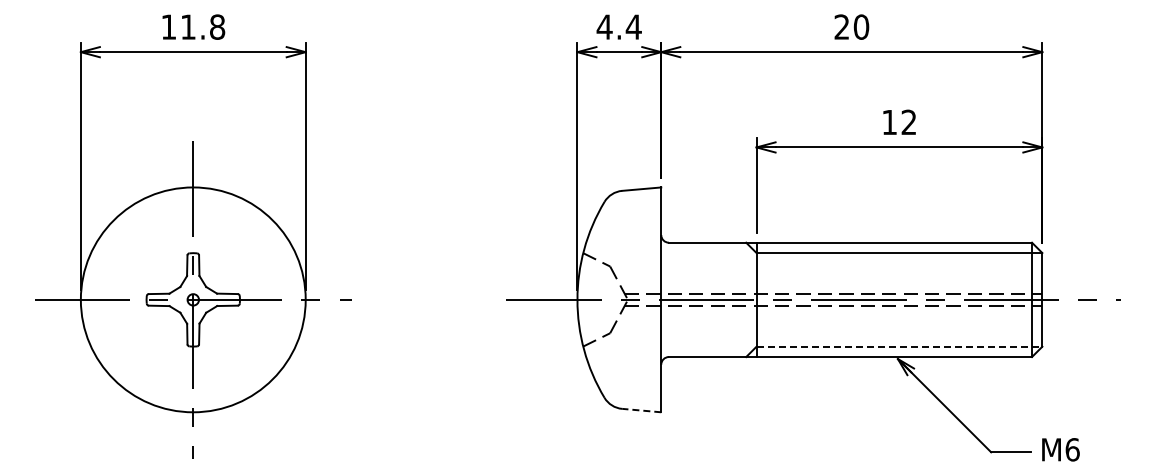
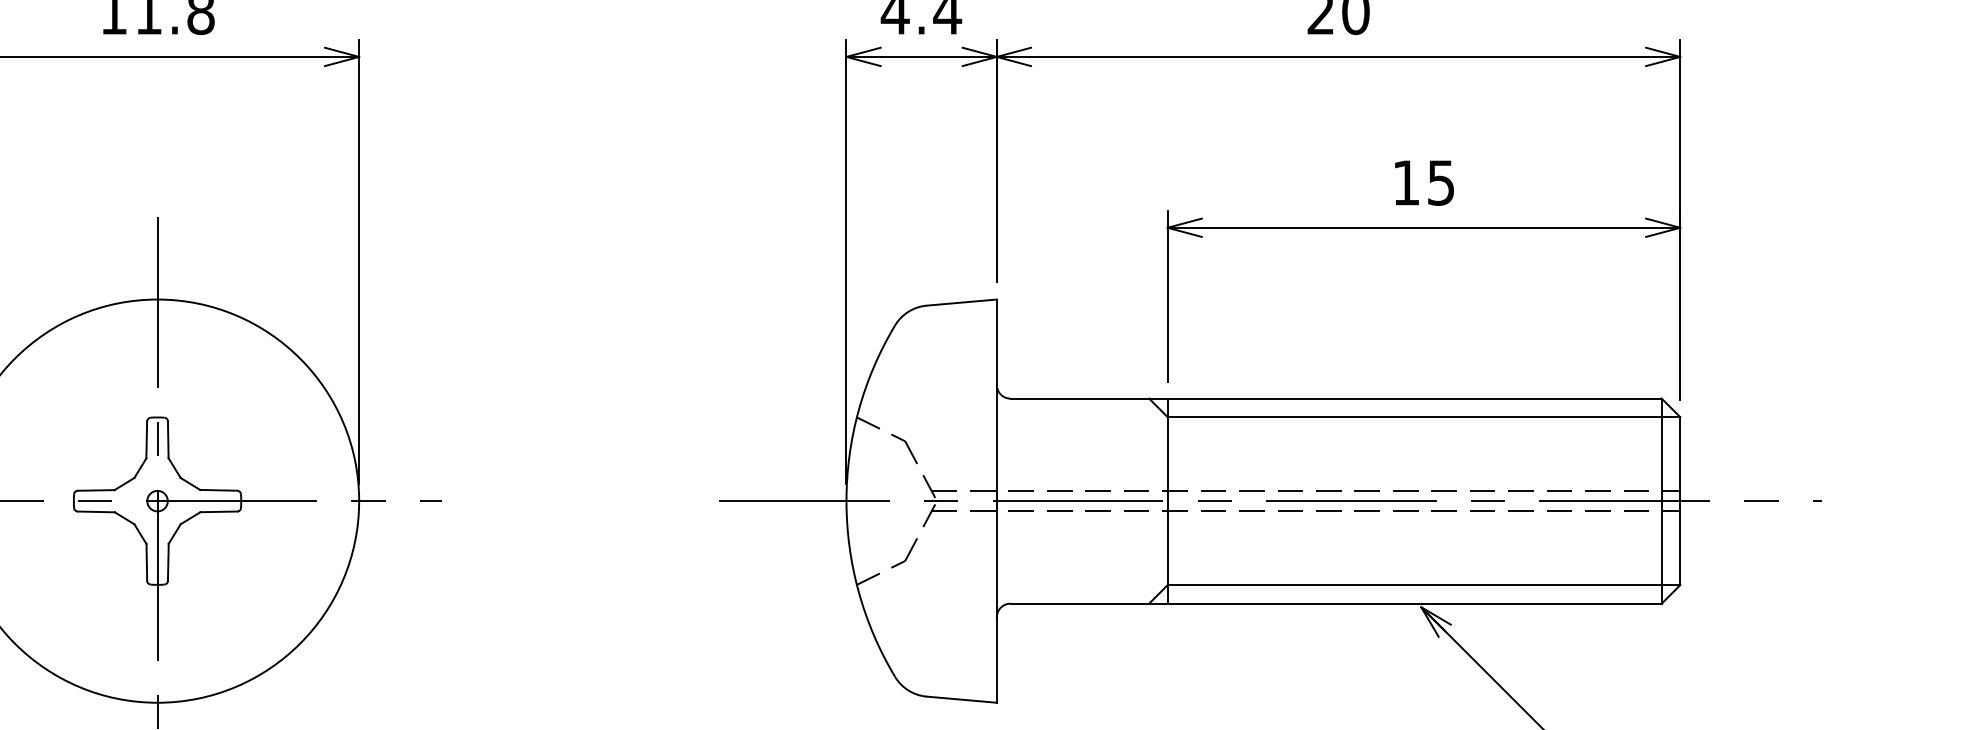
text: (908, 122) -> (1440, 183), 12 -> 15
line: (899, 346) -> (1424, 584), dashed -> solid
line: (641, 410) -> (961, 699), dashed -> solid

